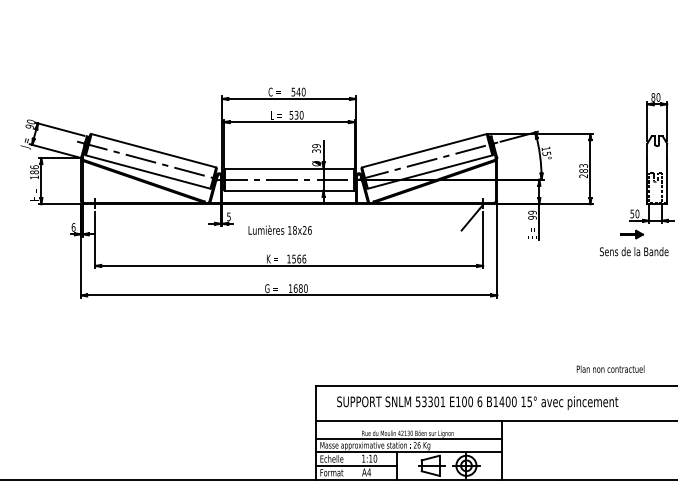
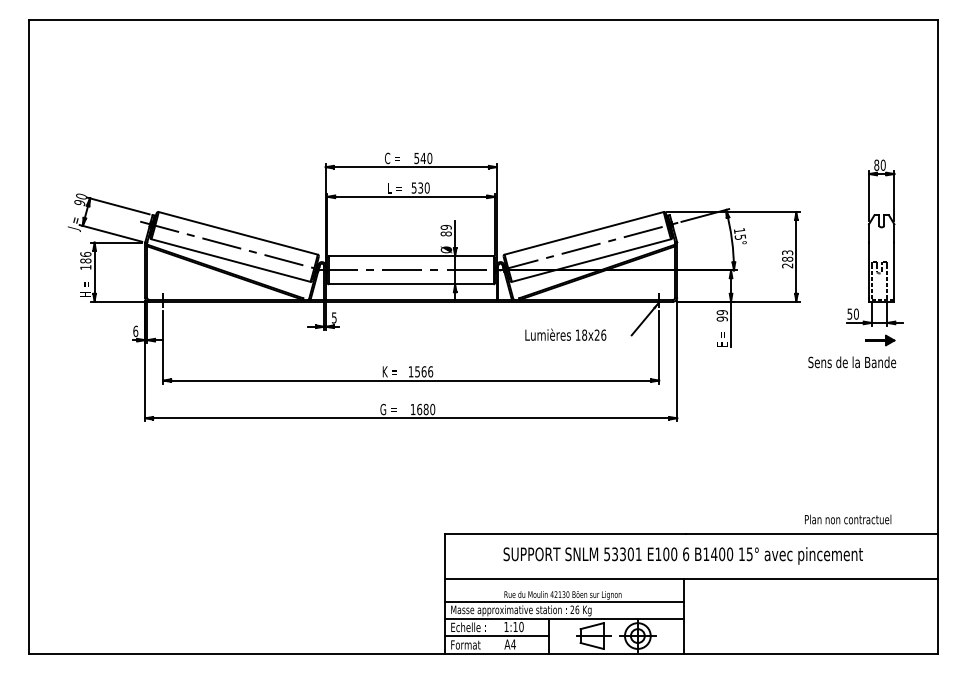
text: (315, 150) -> (445, 233), 39 -> 89
text: (279, 229) -> (565, 334), moved
part: (632, 234) -> (880, 340), moved
text: (610, 369) -> (848, 519), moved
text: (477, 402) -> (682, 555), moved

